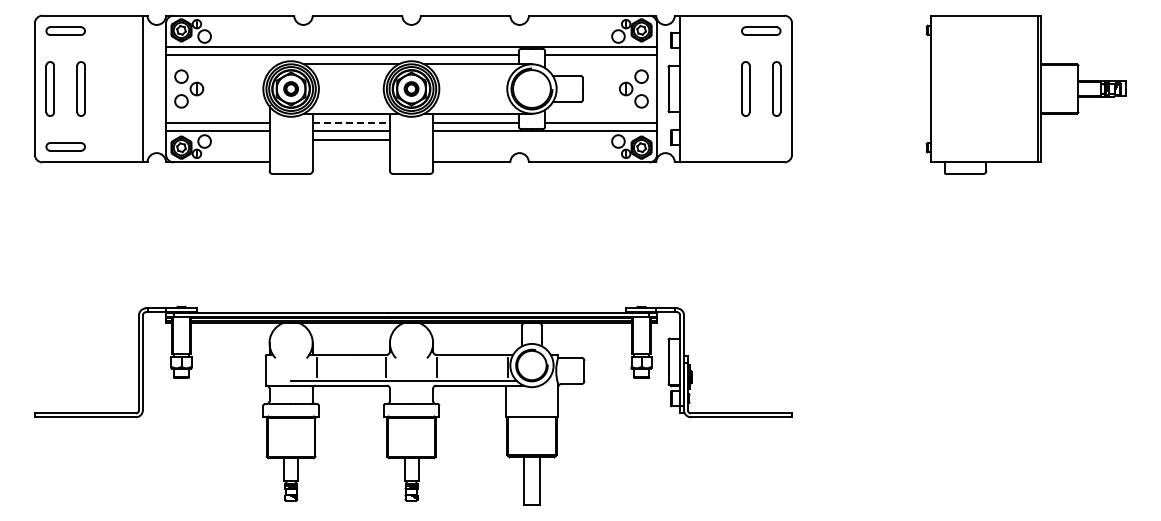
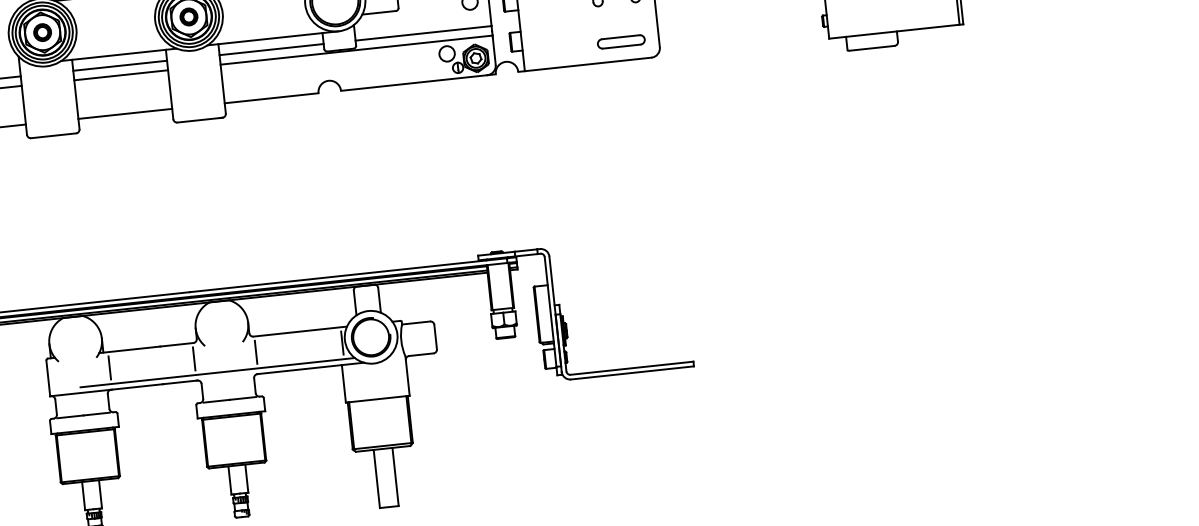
line: (351, 122) -> (120, 65), dashed -> solid
line: (350, 140) -> (124, 114), moved
part: (761, 146) -> (621, 41), added

